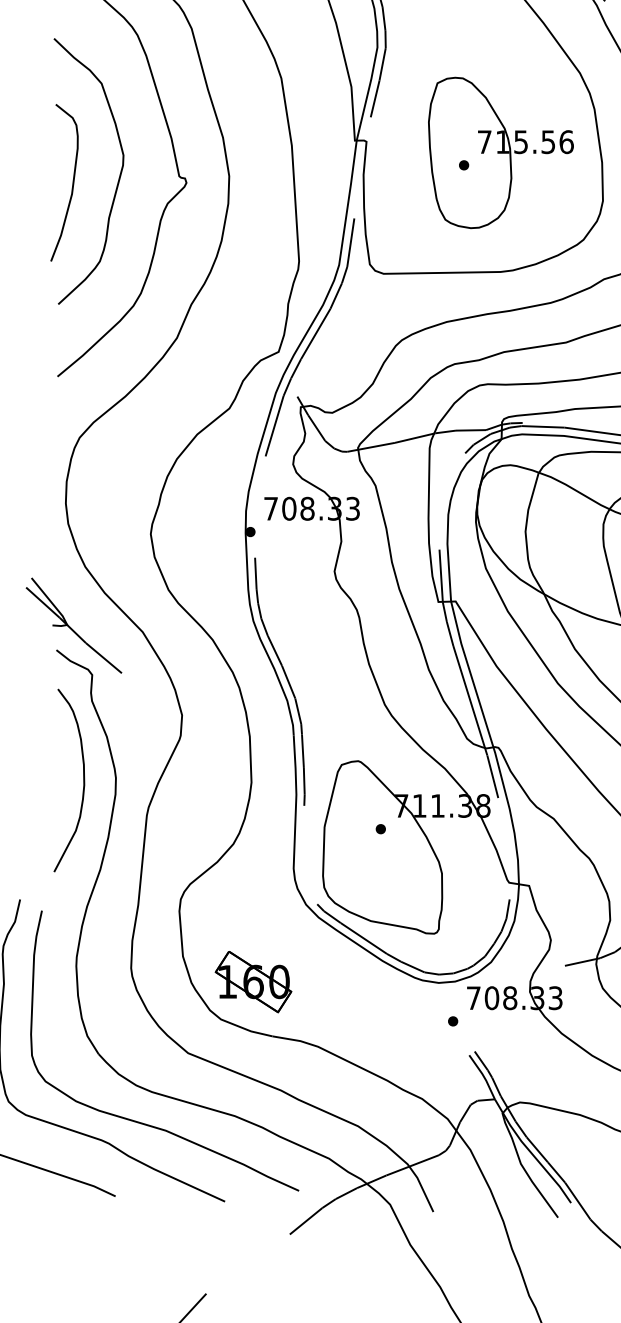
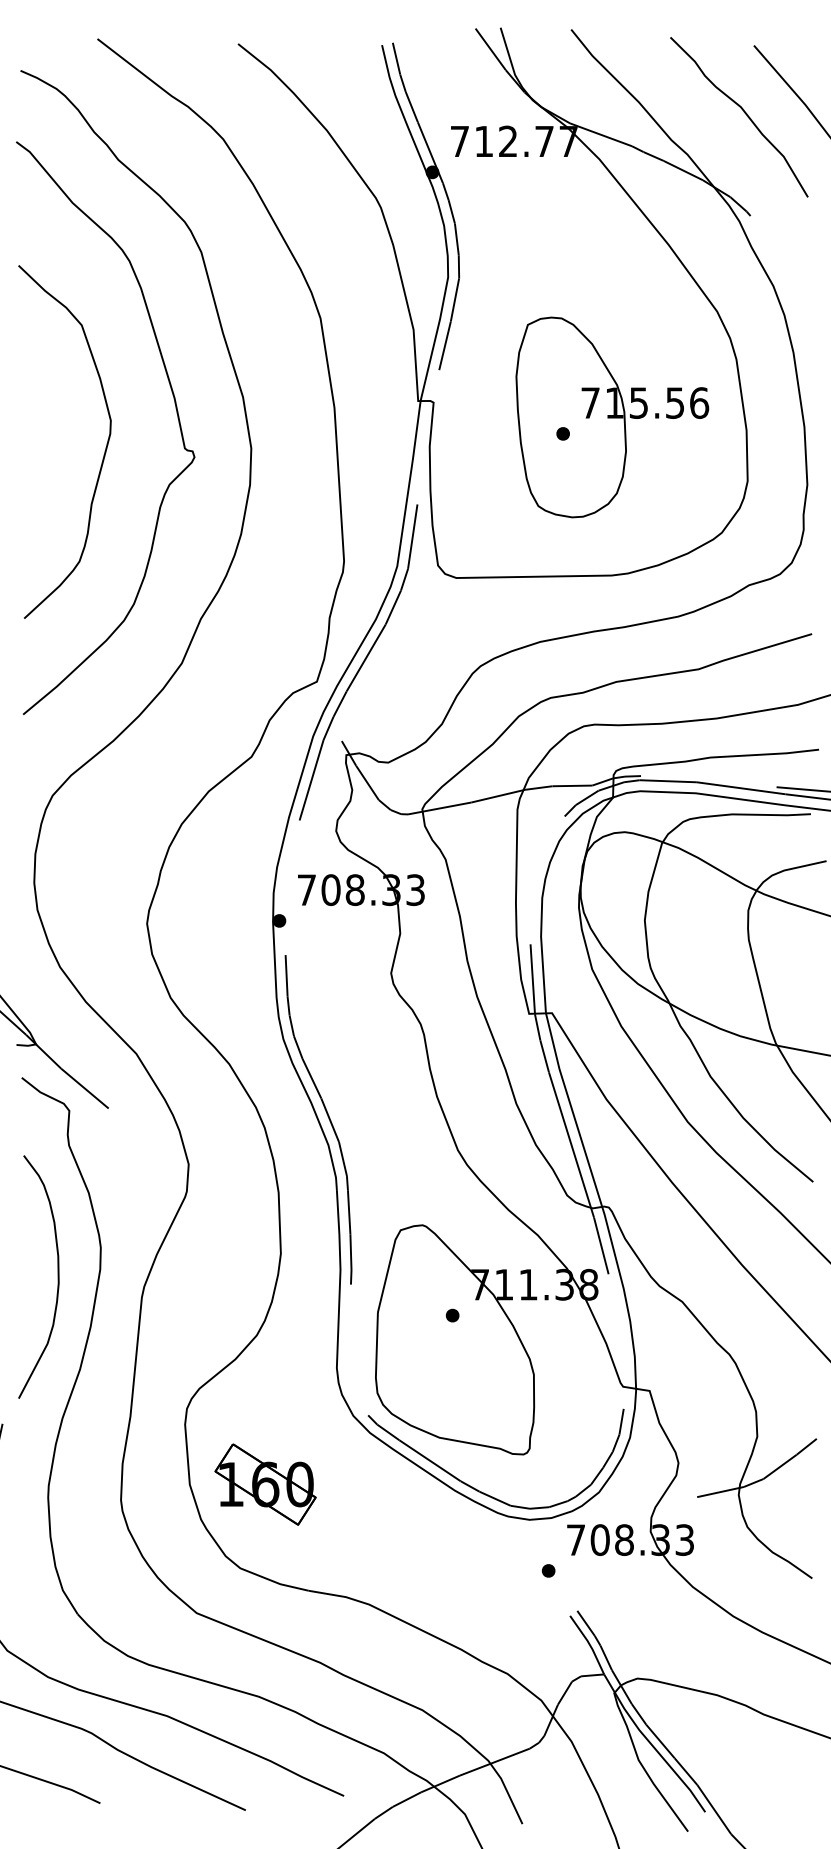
curve: (72, 182) -> (43, 456), removed
curve: (83, 780) -> (57, 1276), moved
part: (253, 981) -> (265, 1484), moved

